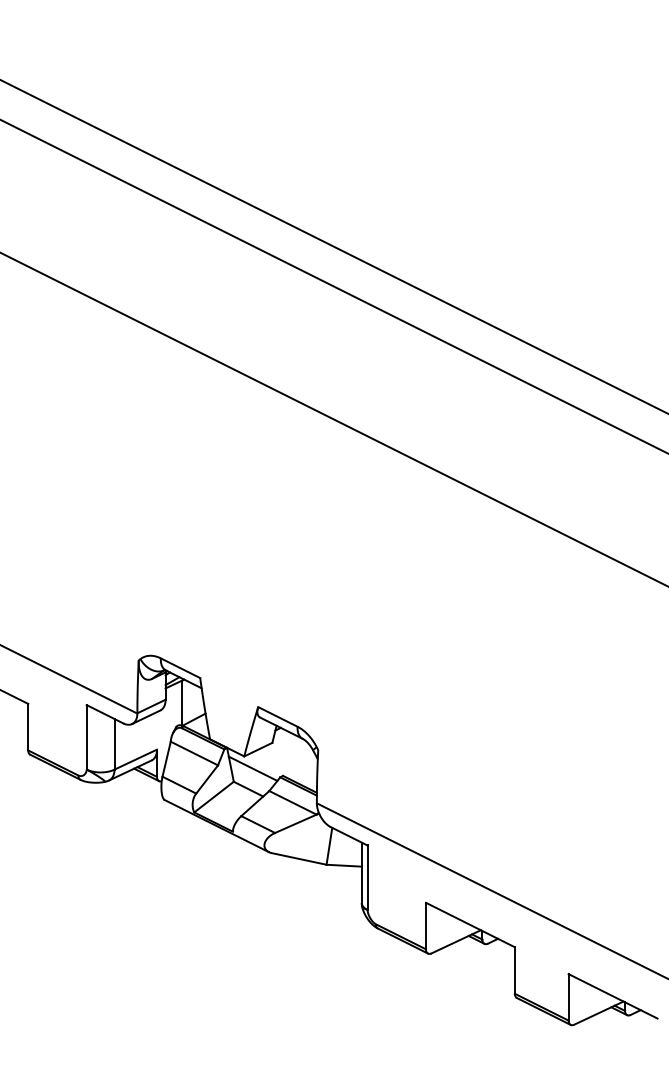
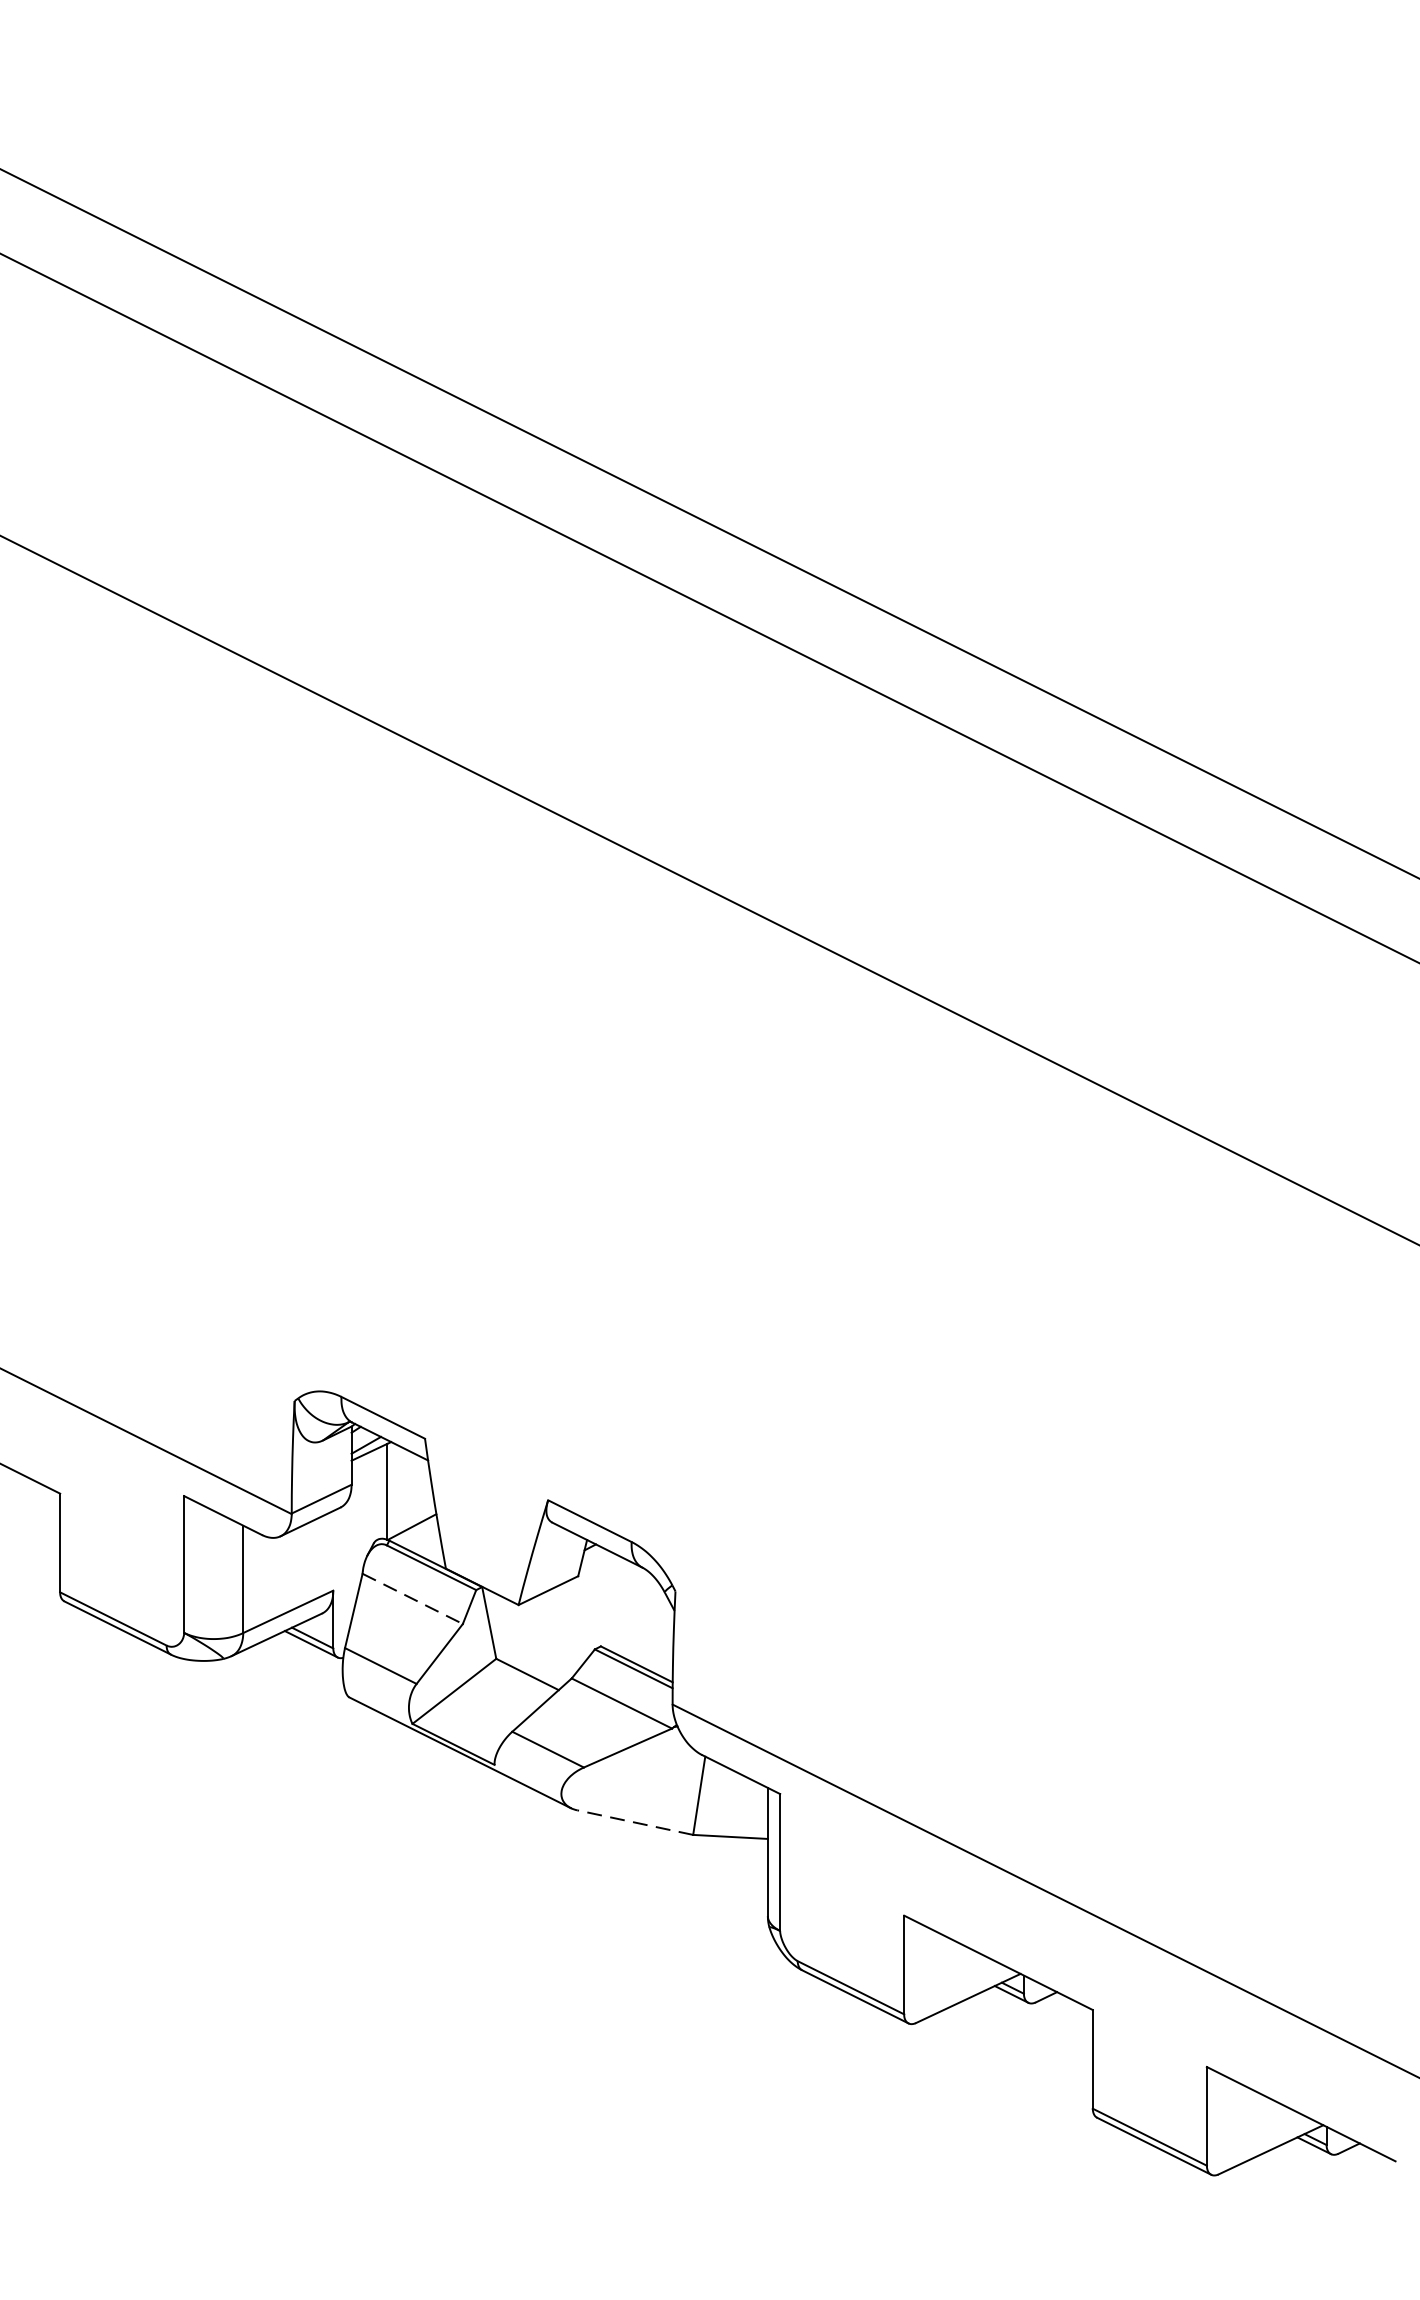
line: (194, 753) -> (412, 1598), solid -> dashed
line: (252, 768) -> (535, 1630), removed
line: (299, 858) -> (635, 1821), solid -> dashed

